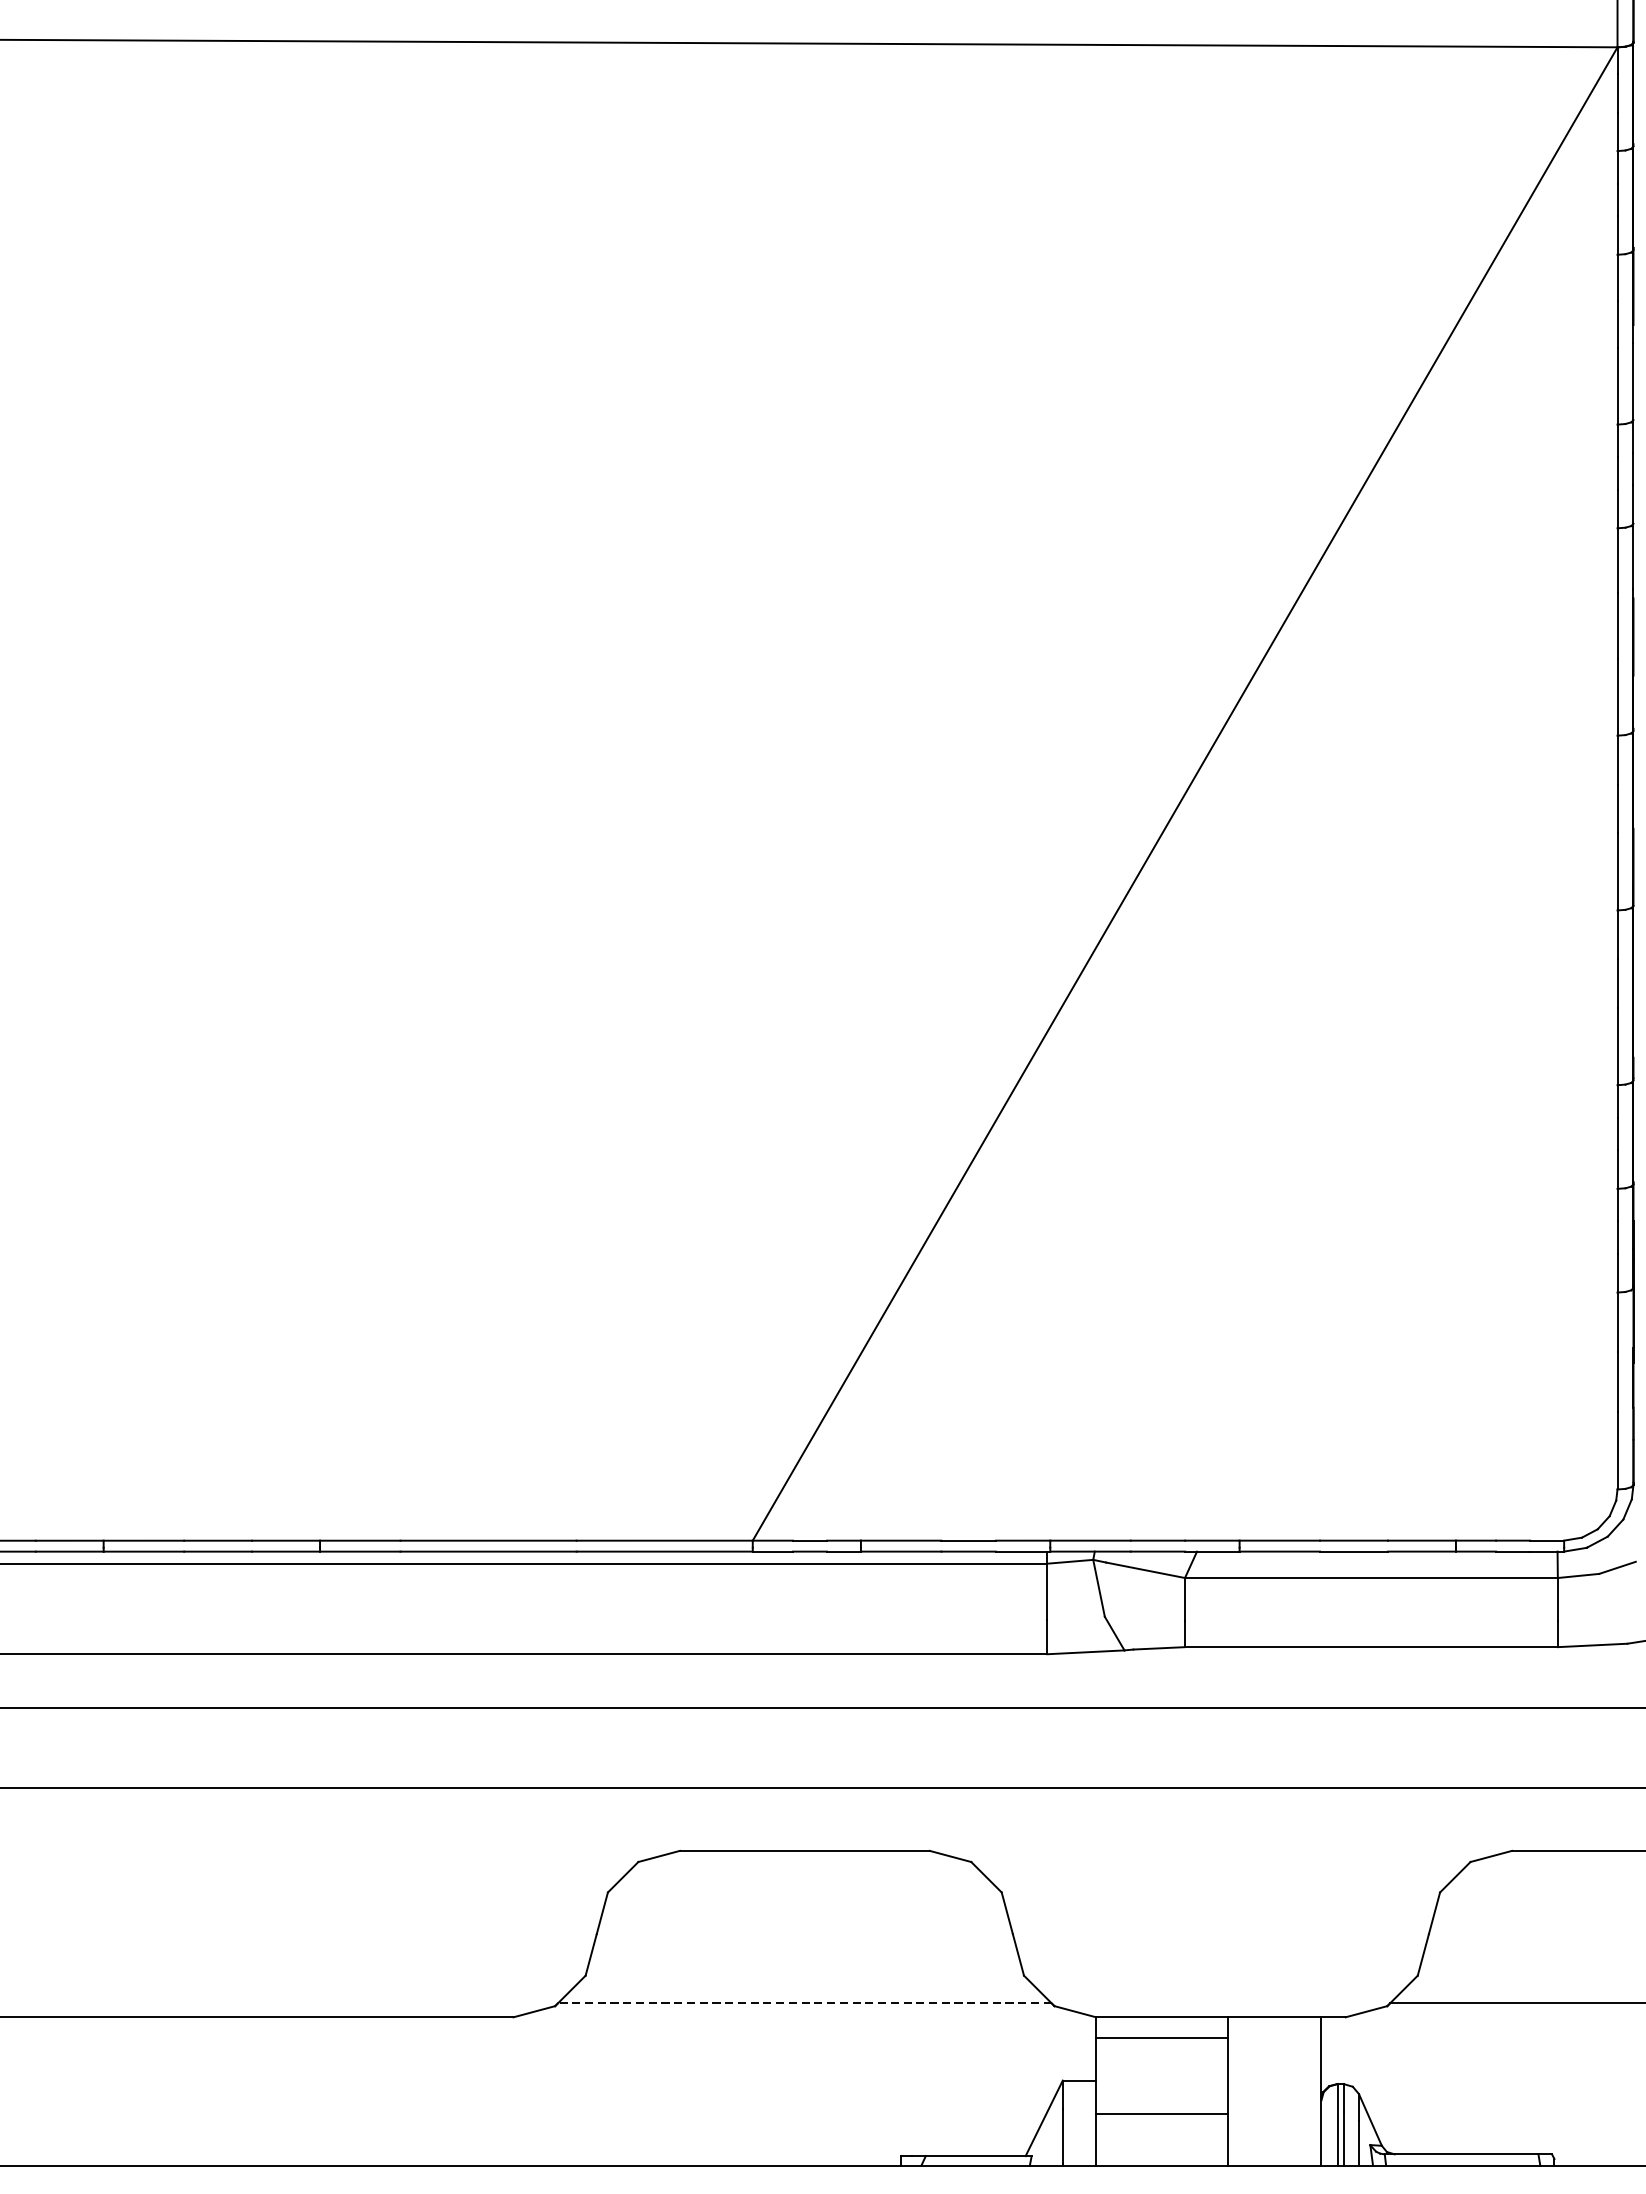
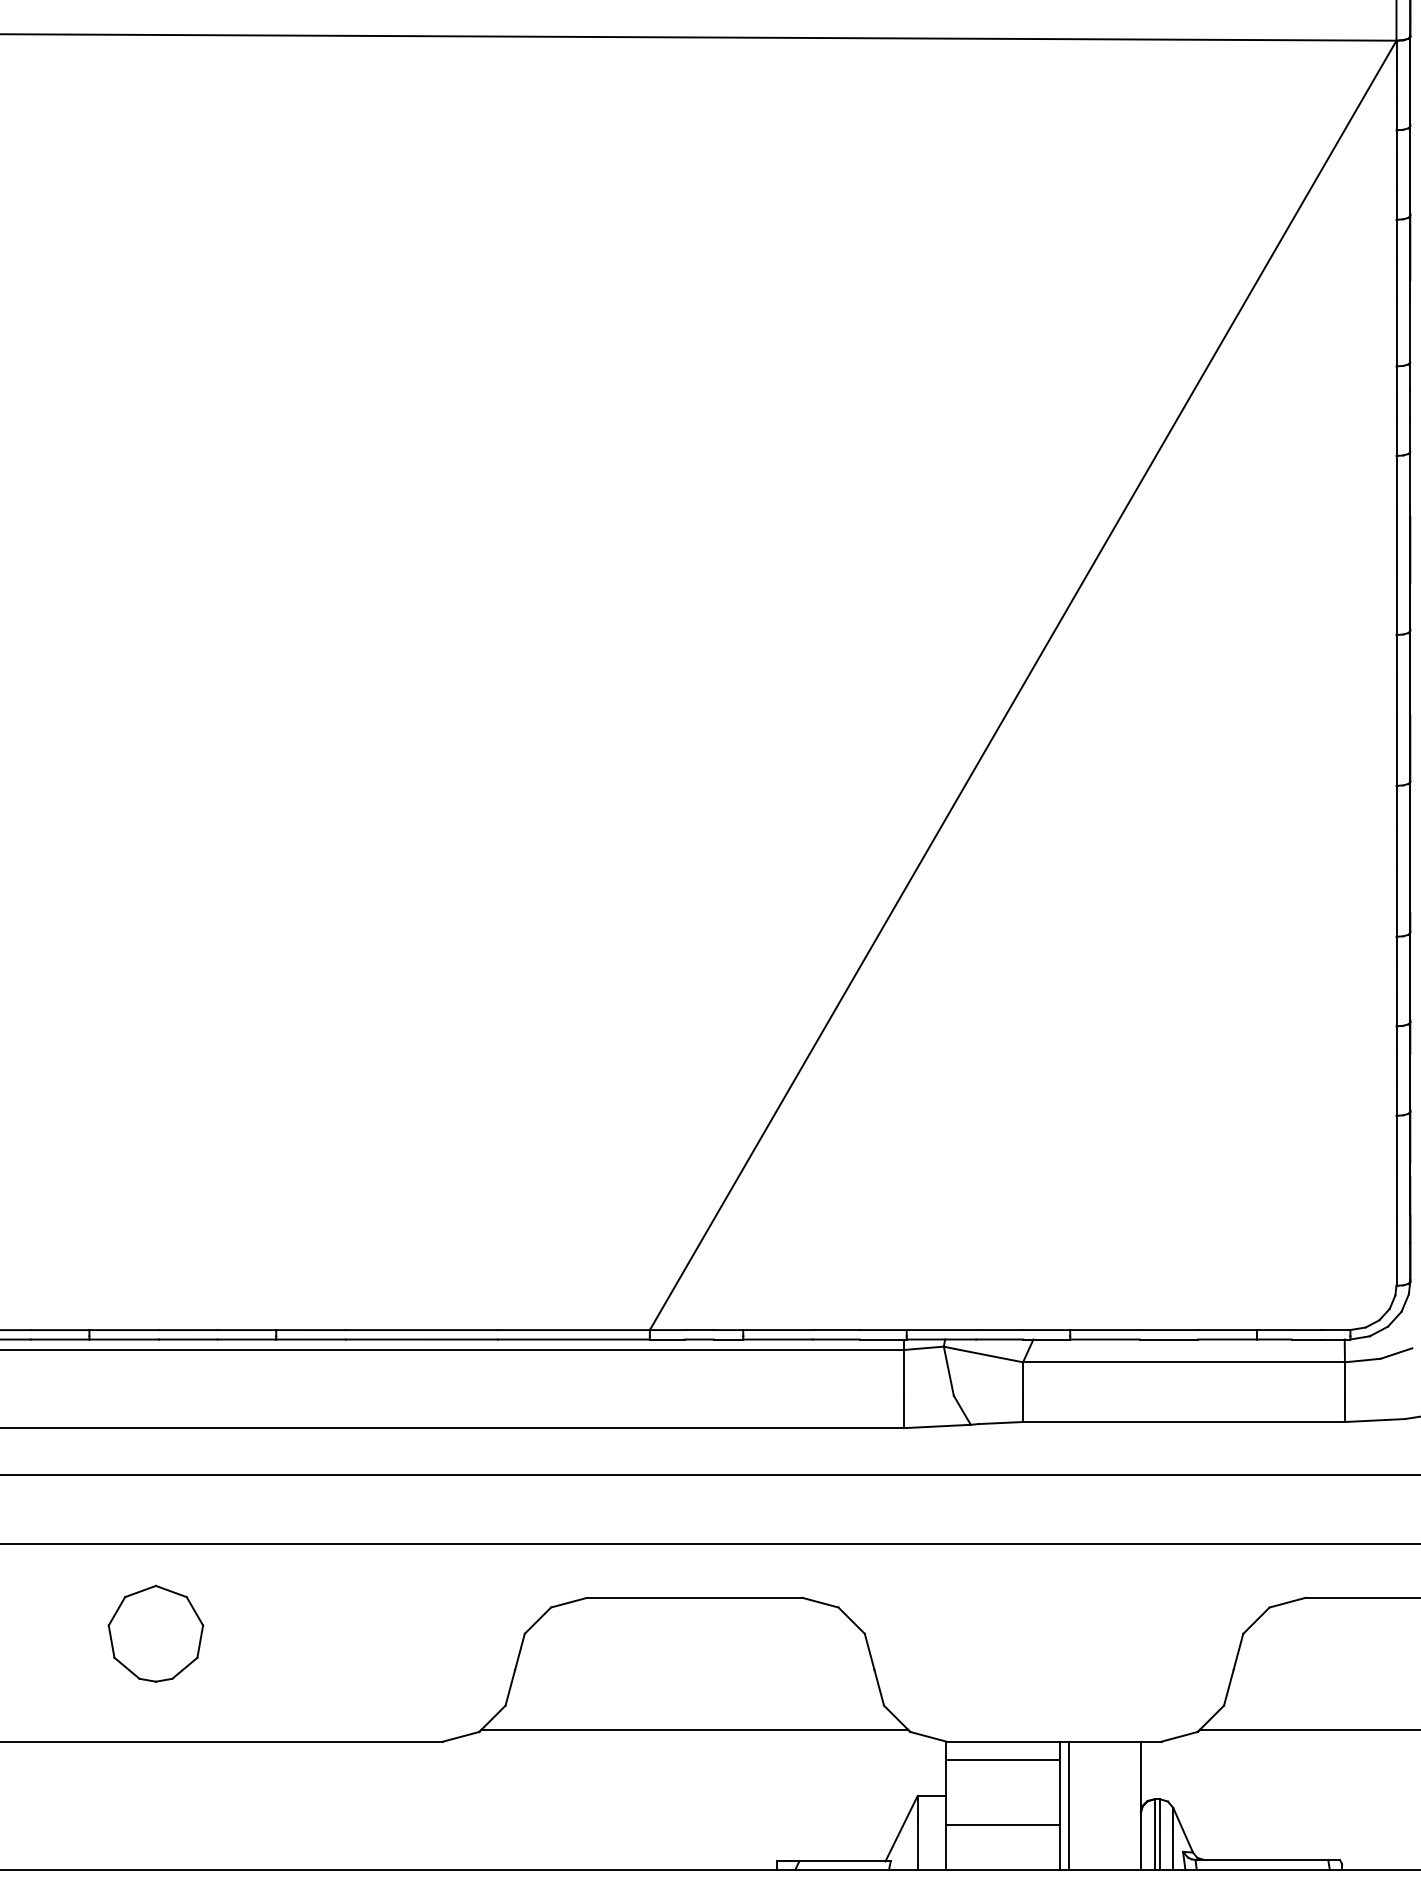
part: (180, 1892) -> (155, 1633), added
line: (804, 2003) -> (694, 1729), dashed -> solid
line: (1238, 2091) -> (1069, 1805), added

